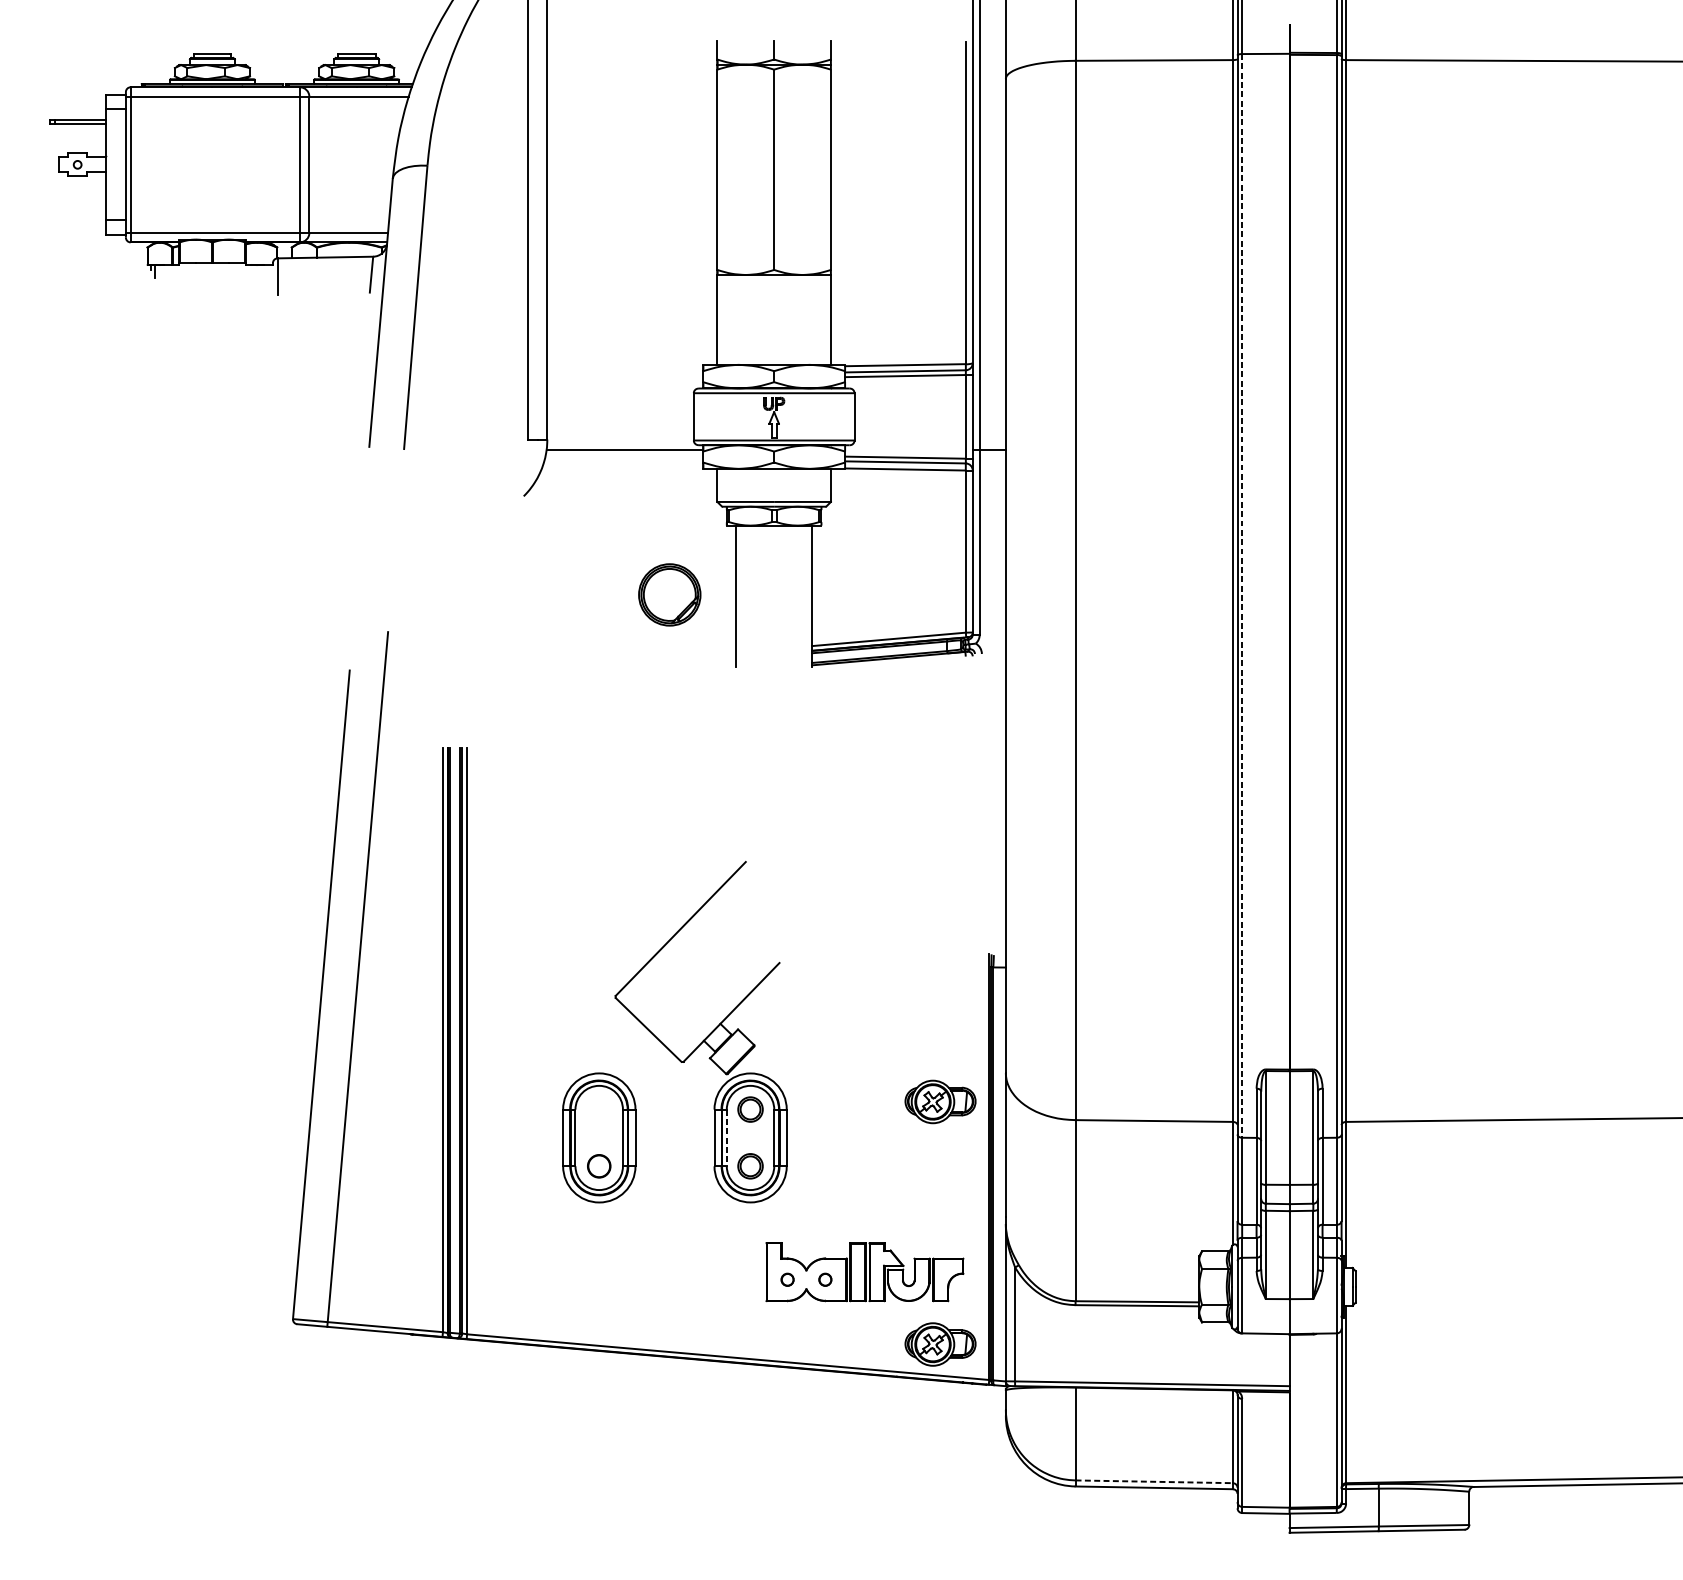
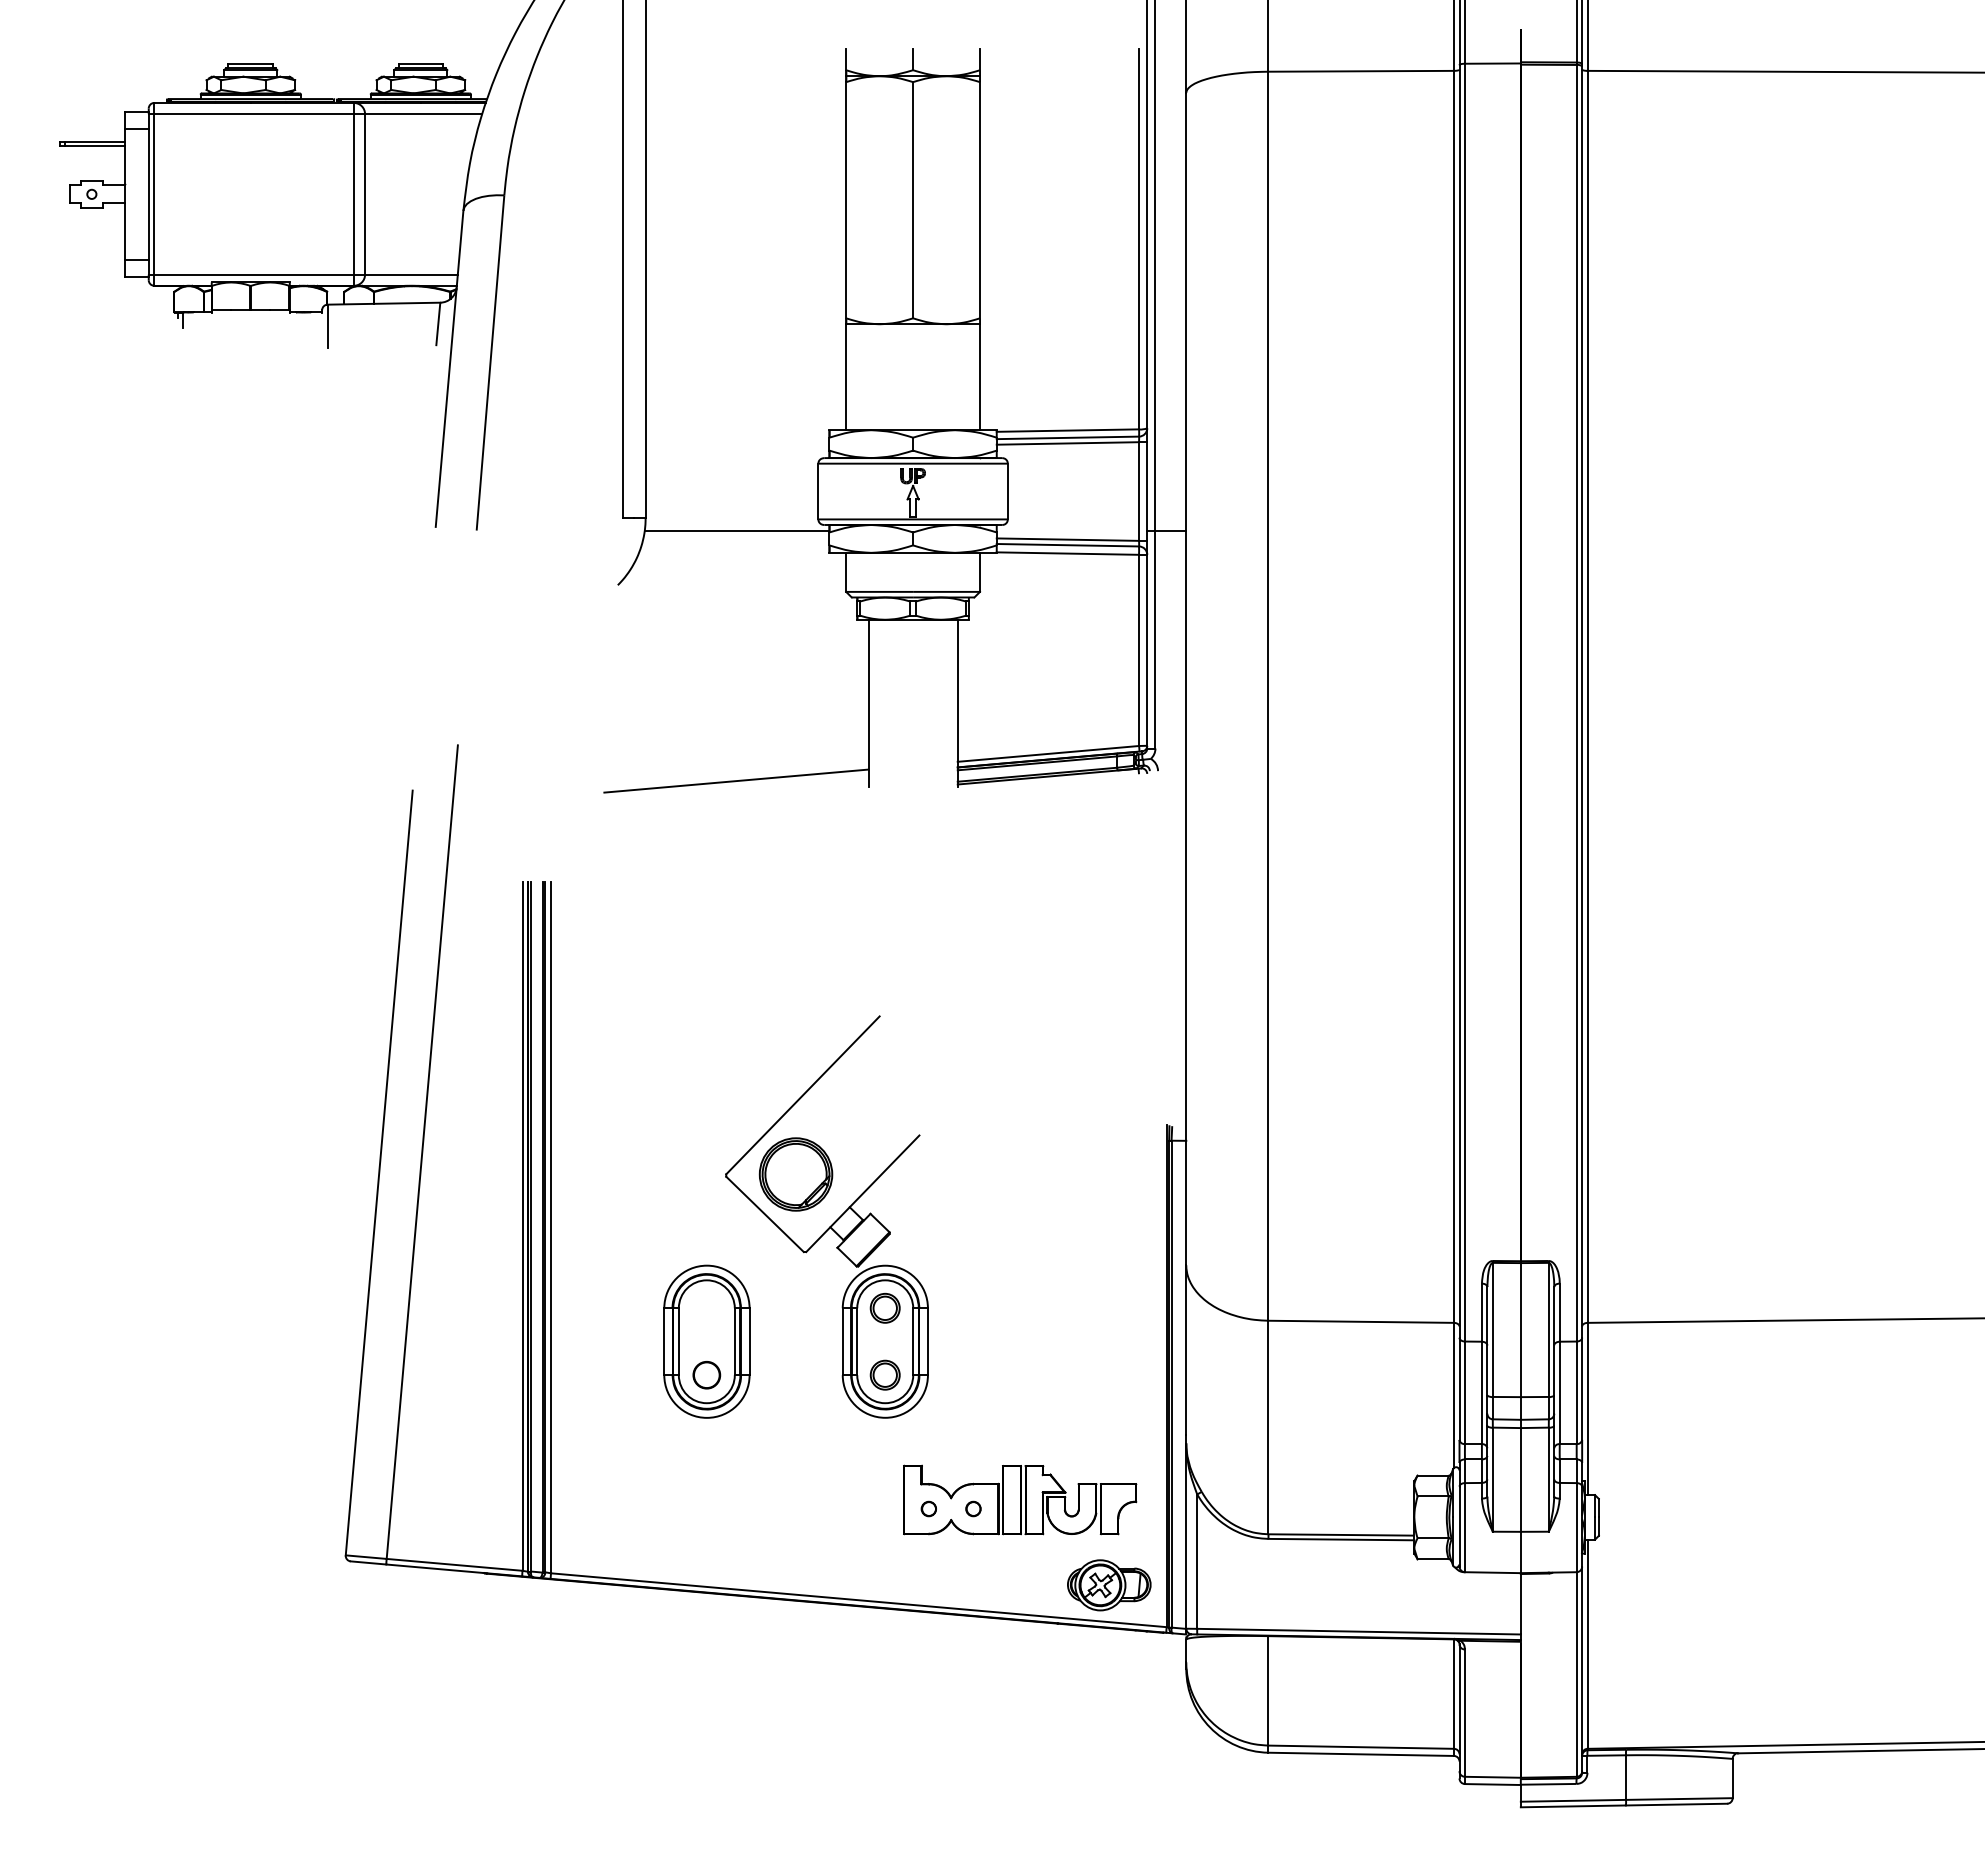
part: (669, 594) -> (795, 1174), moved
line: (1241, 595) -> (1464, 702), dashed -> solid
line: (624, 661) -> (736, 780), added
part: (940, 1102) -> (1109, 1299), removed
line: (727, 1138) -> (857, 1342), dashed -> solid
line: (1154, 1482) -> (1361, 1747), dashed -> solid

